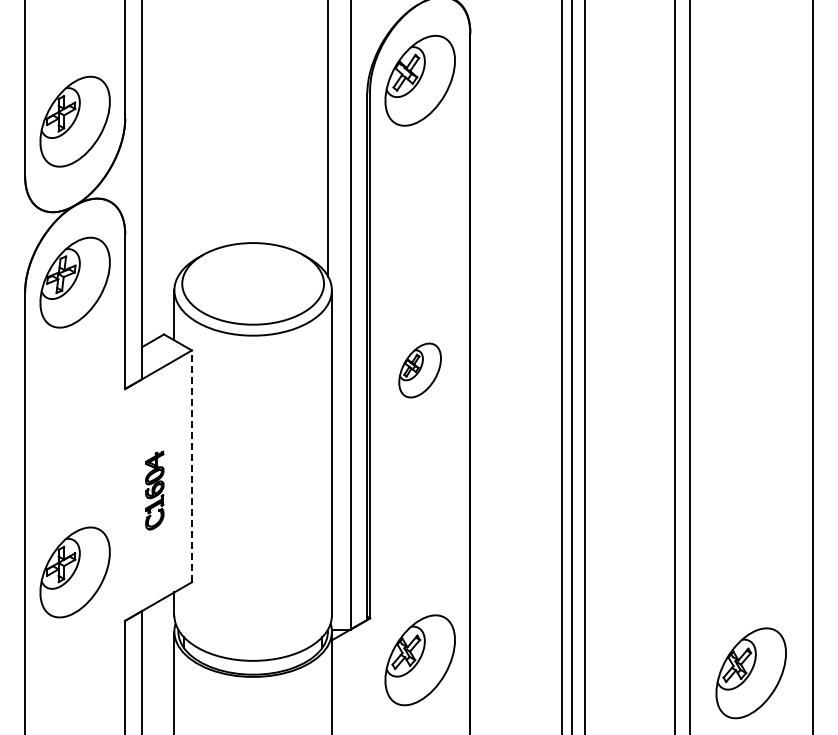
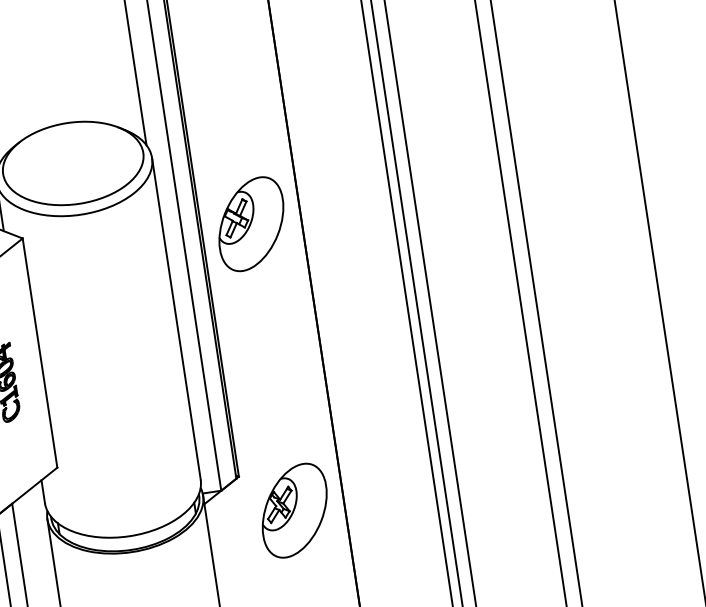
part: (419, 370) -> (250, 224), size x1.67
line: (191, 466) -> (39, 353), dashed -> solid
part: (750, 673) -> (623, 474), removed

